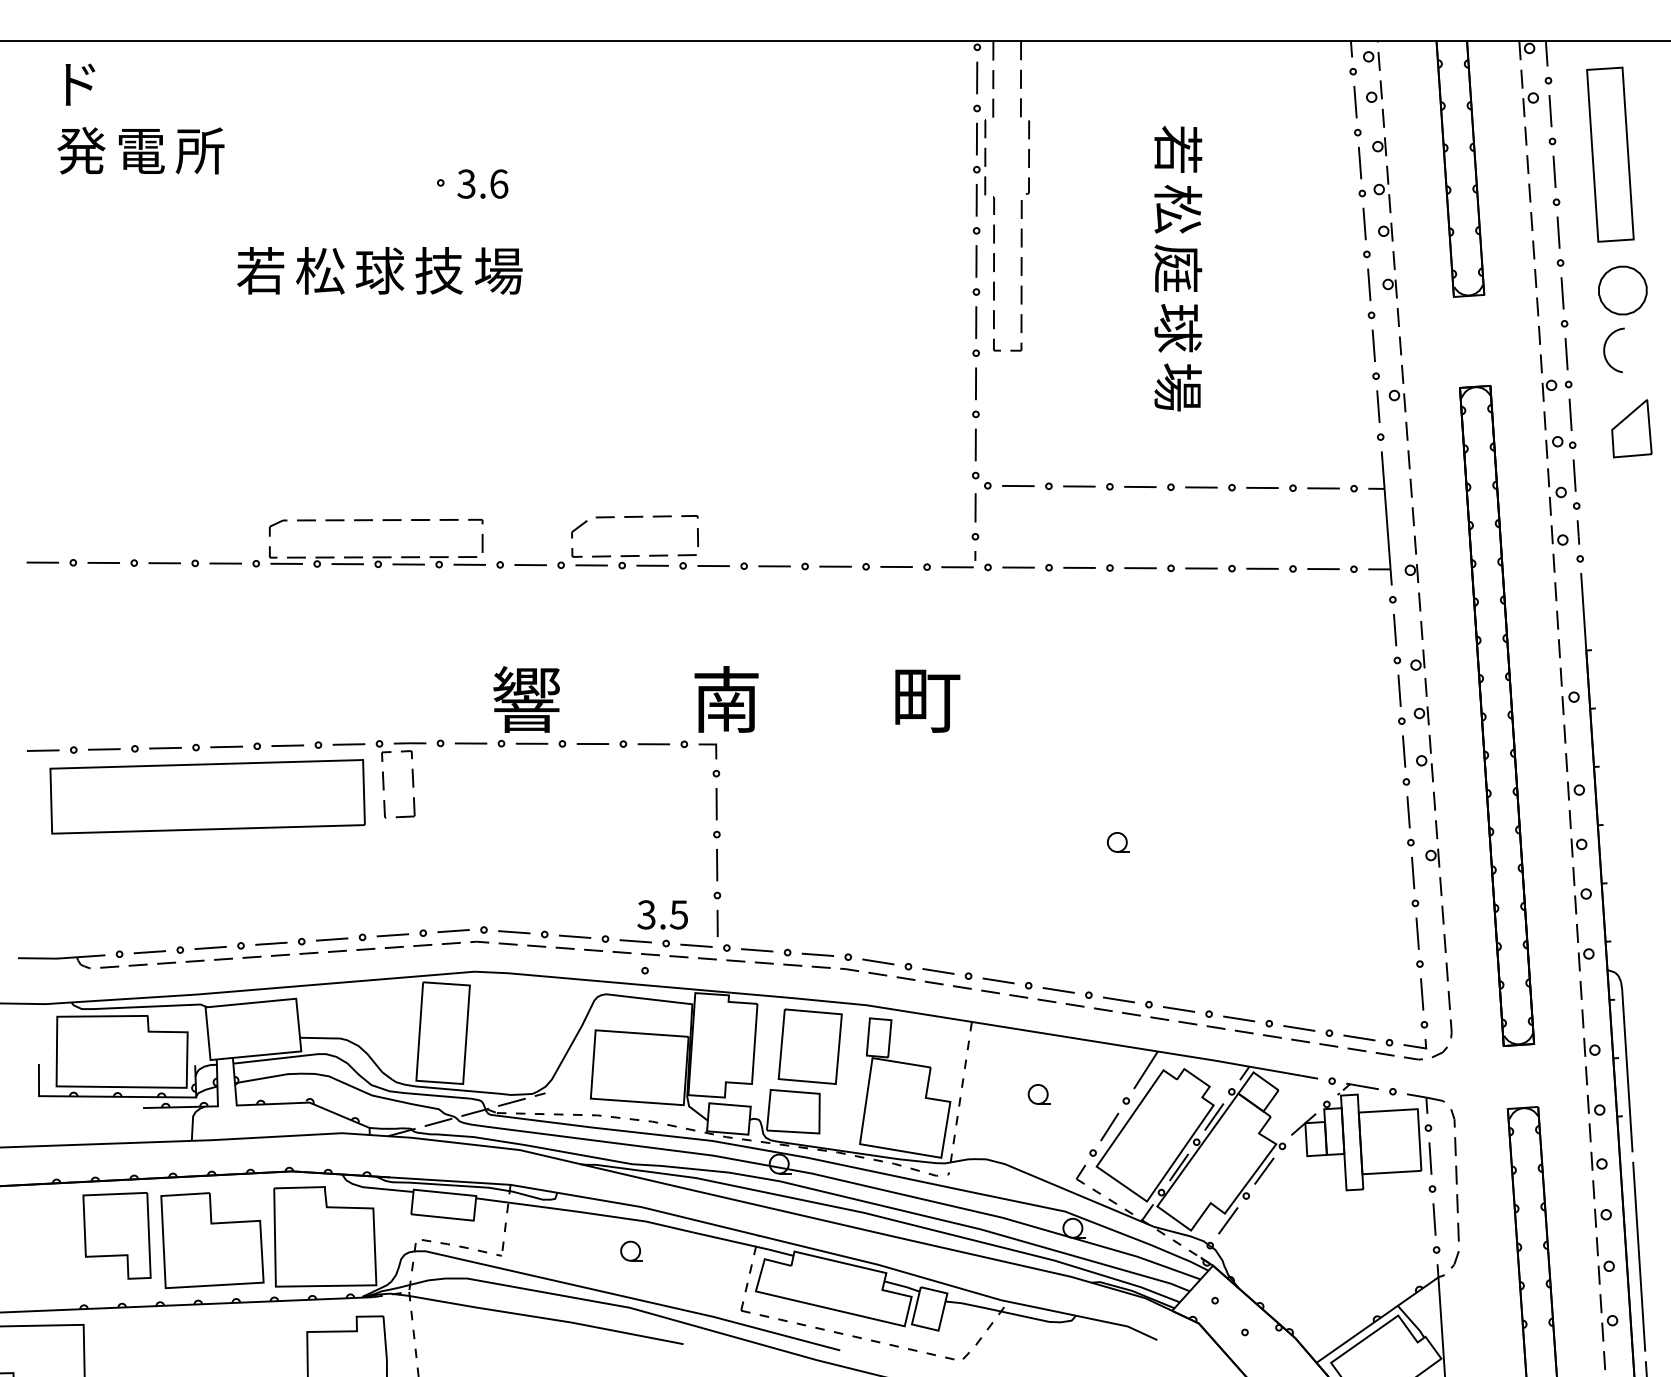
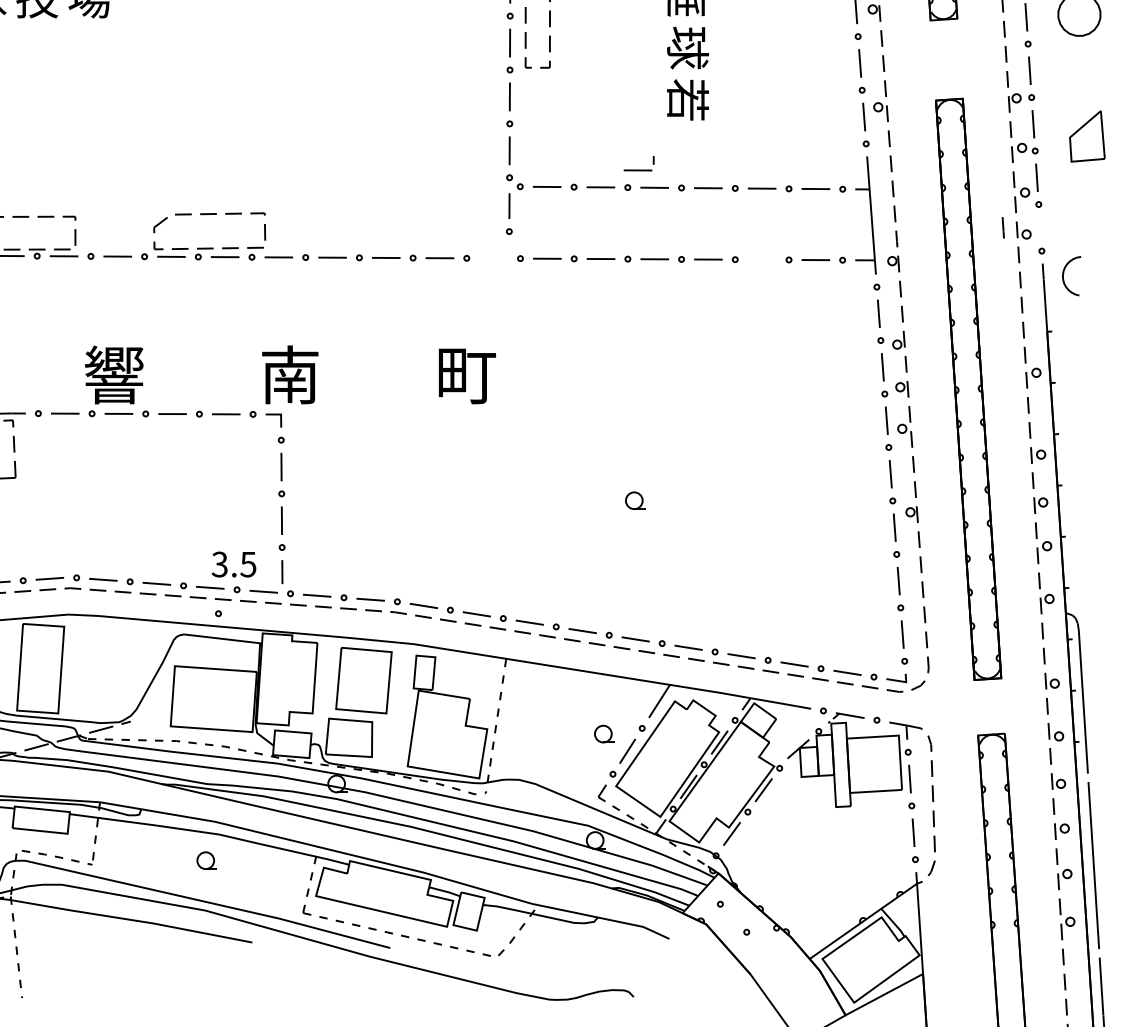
curve: (1605, 350) -> (1064, 276), moved
text: (1178, 387) -> (688, 100), 場 -> 若
line: (1577, 532) -> (1002, 227), moved
part: (958, 566) -> (638, 169), moved
line: (1262, 568) -> (762, 259), removed
part: (1038, 1094) -> (603, 734), moved

